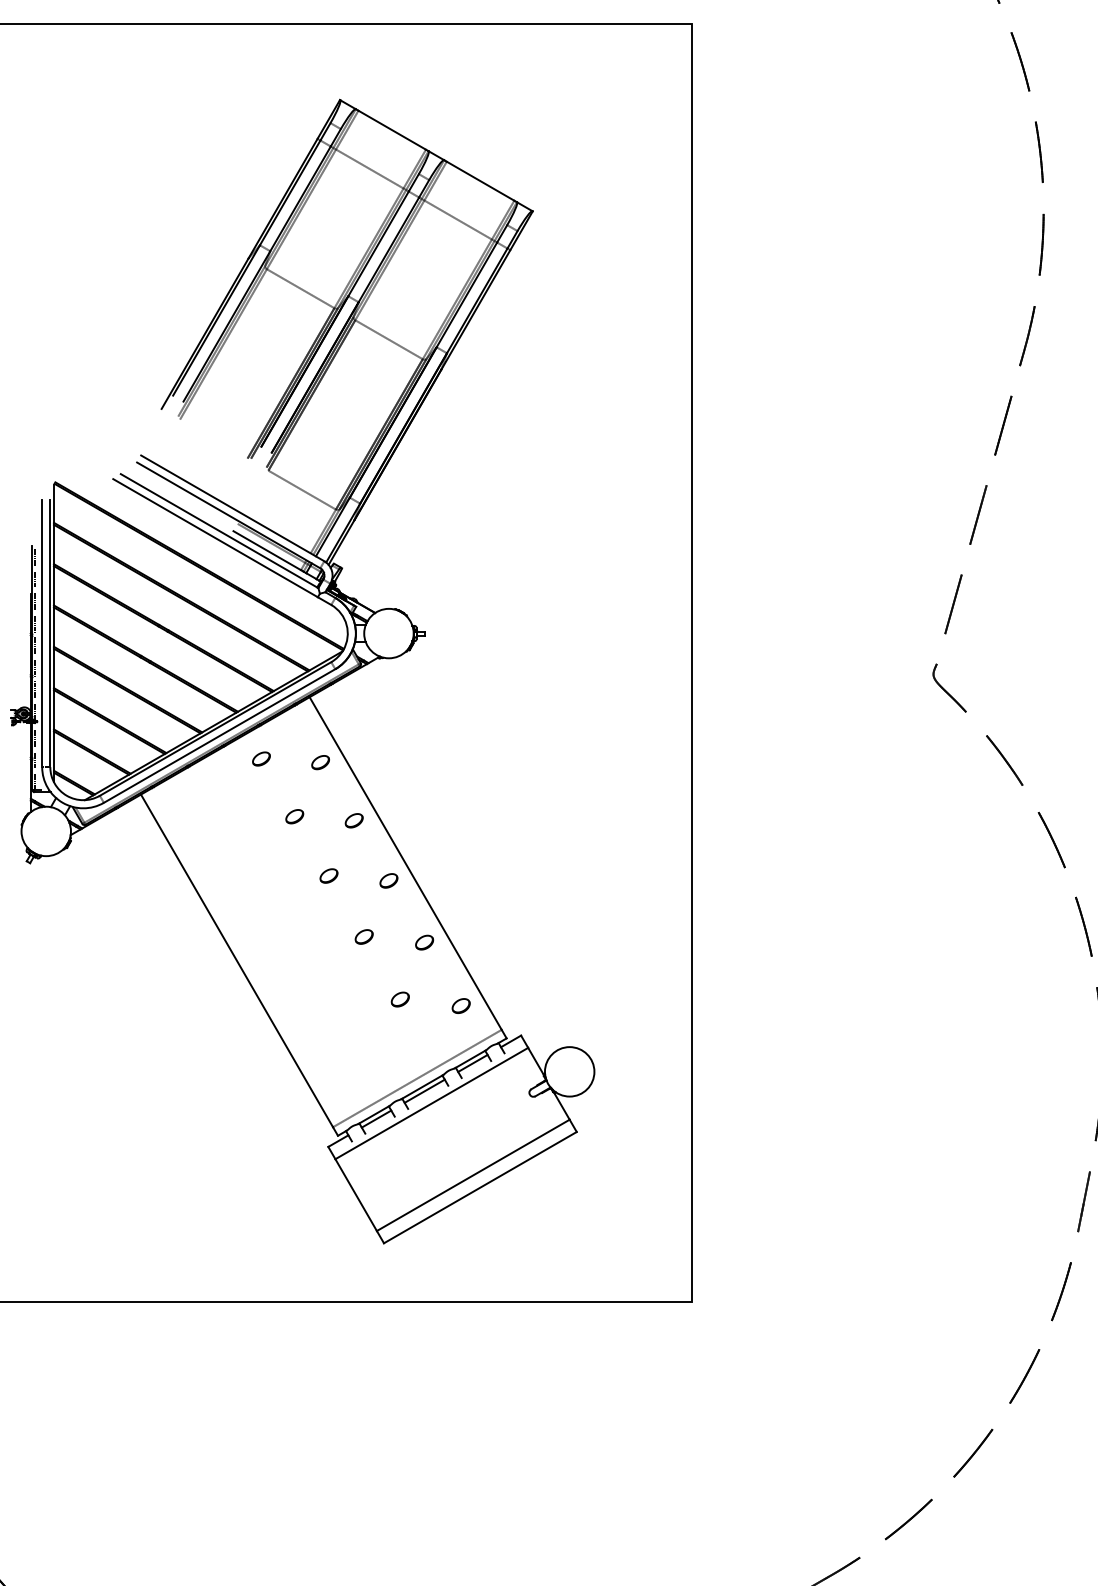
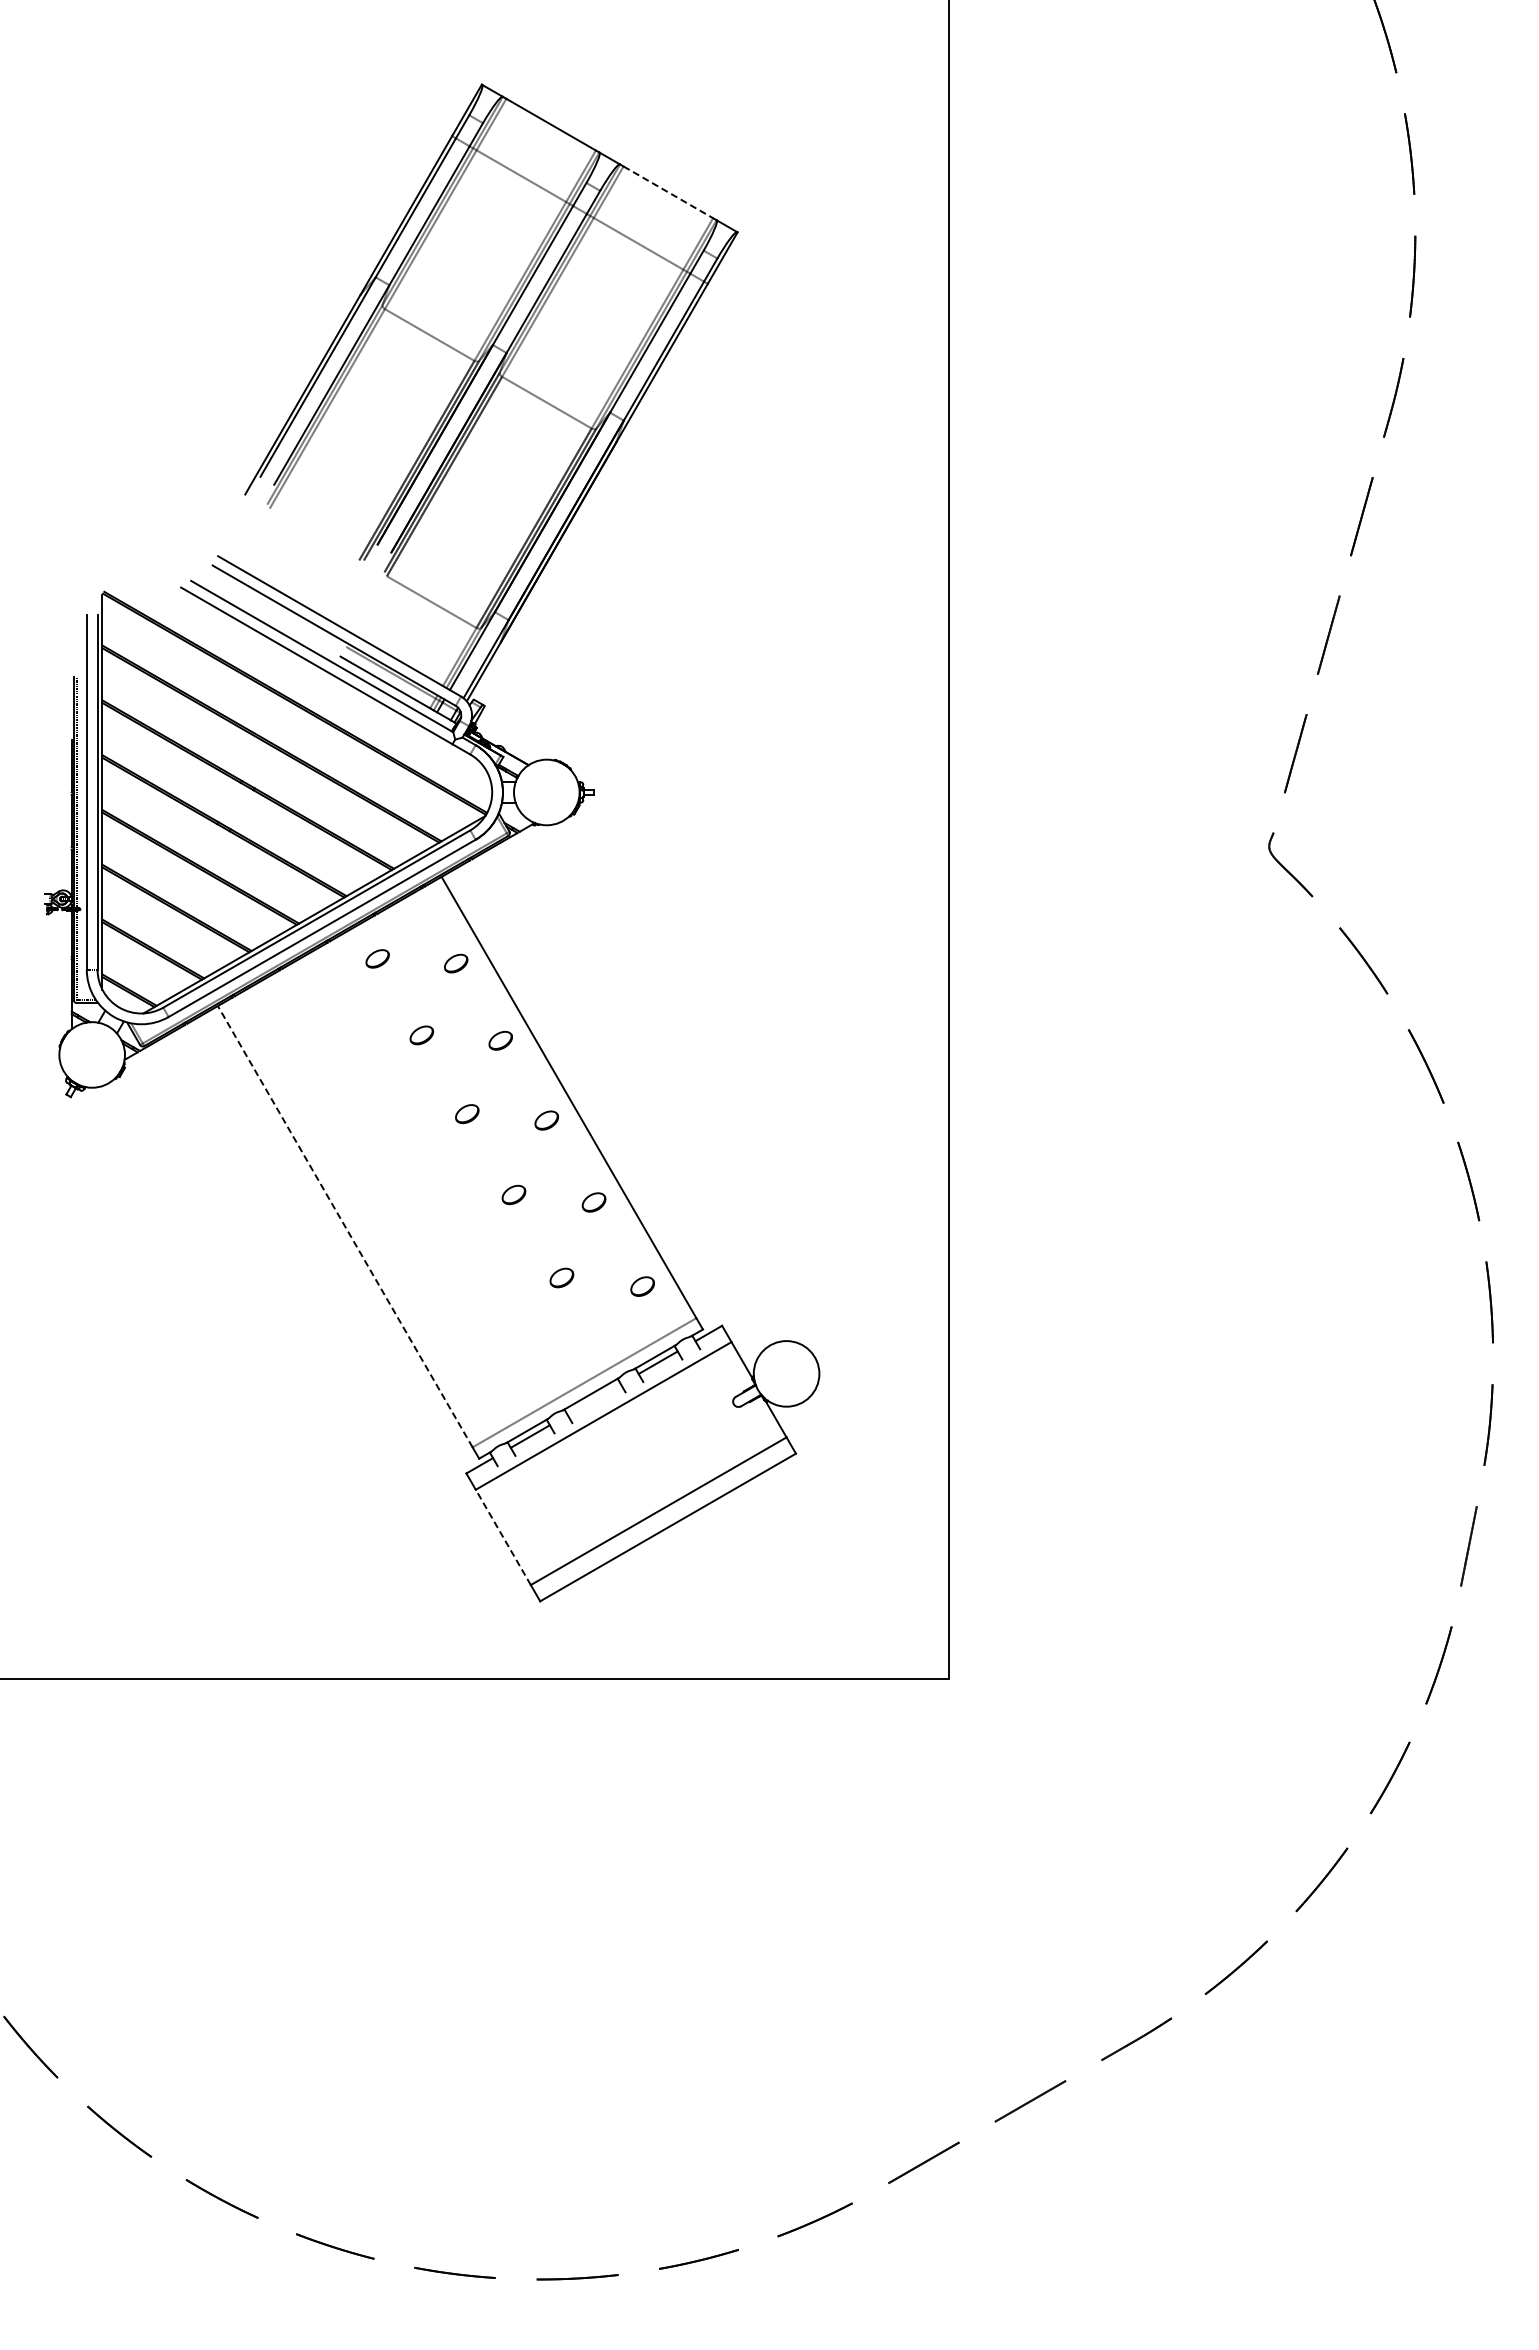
line: (480, 181) -> (668, 192), solid -> dashed
line: (237, 960) -> (345, 1226), solid -> dashed
line: (424, 1091) -> (593, 1399), removed
line: (356, 1194) -> (503, 1536), solid -> dashed

